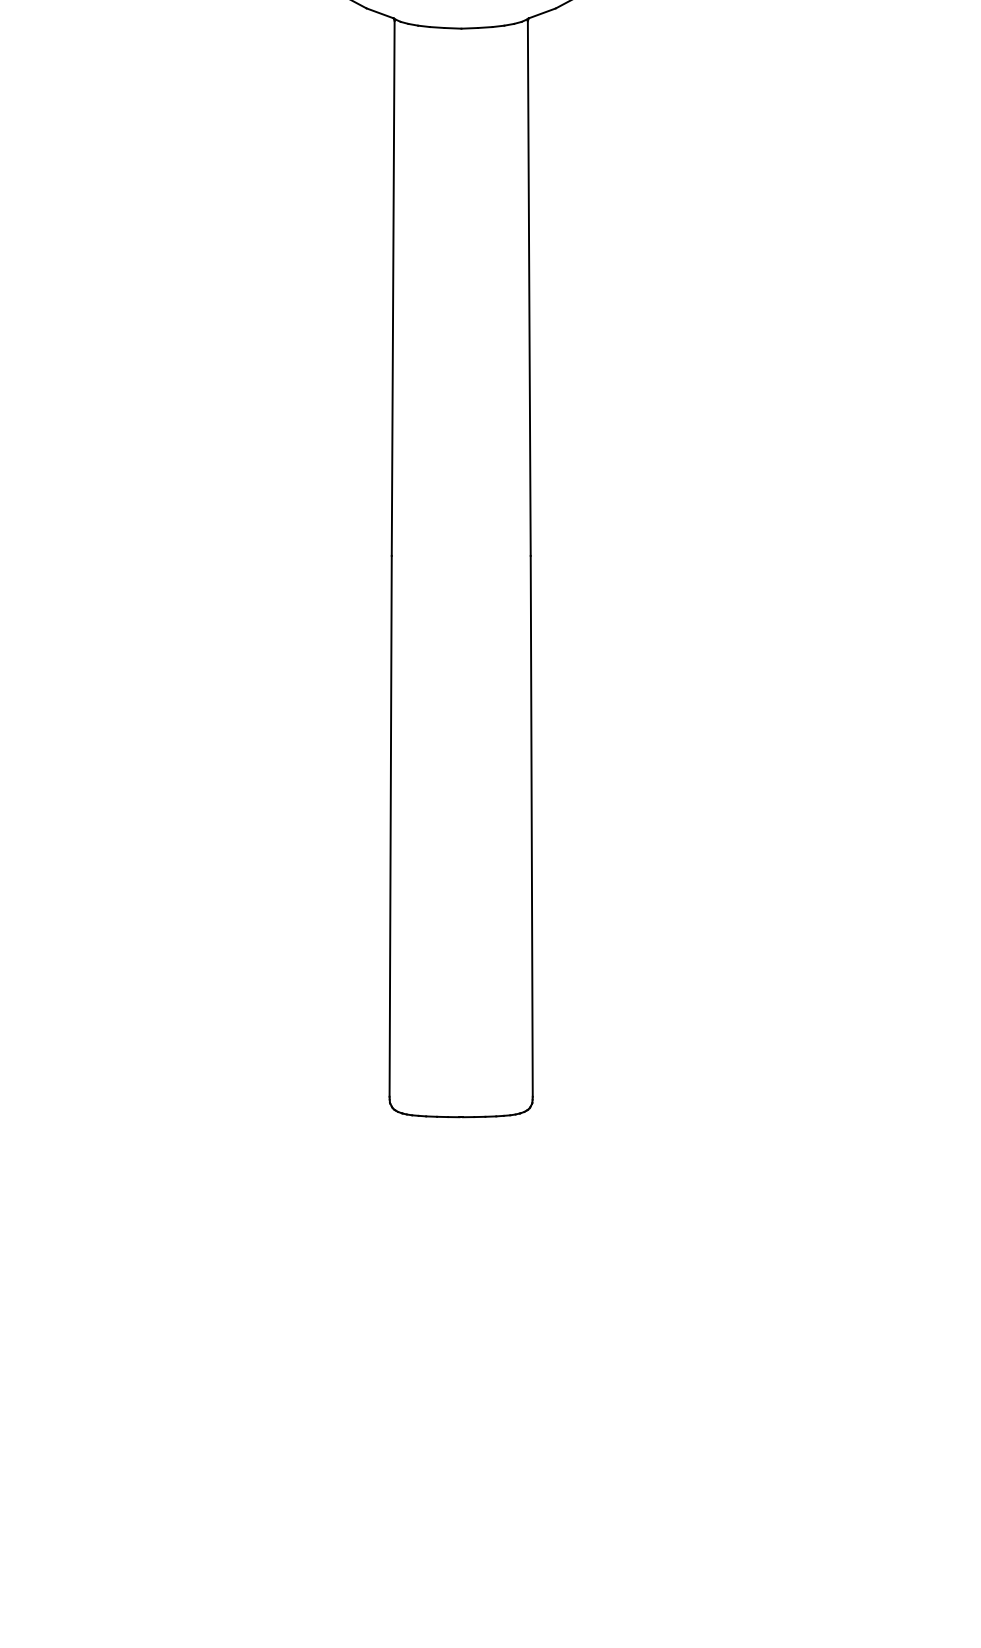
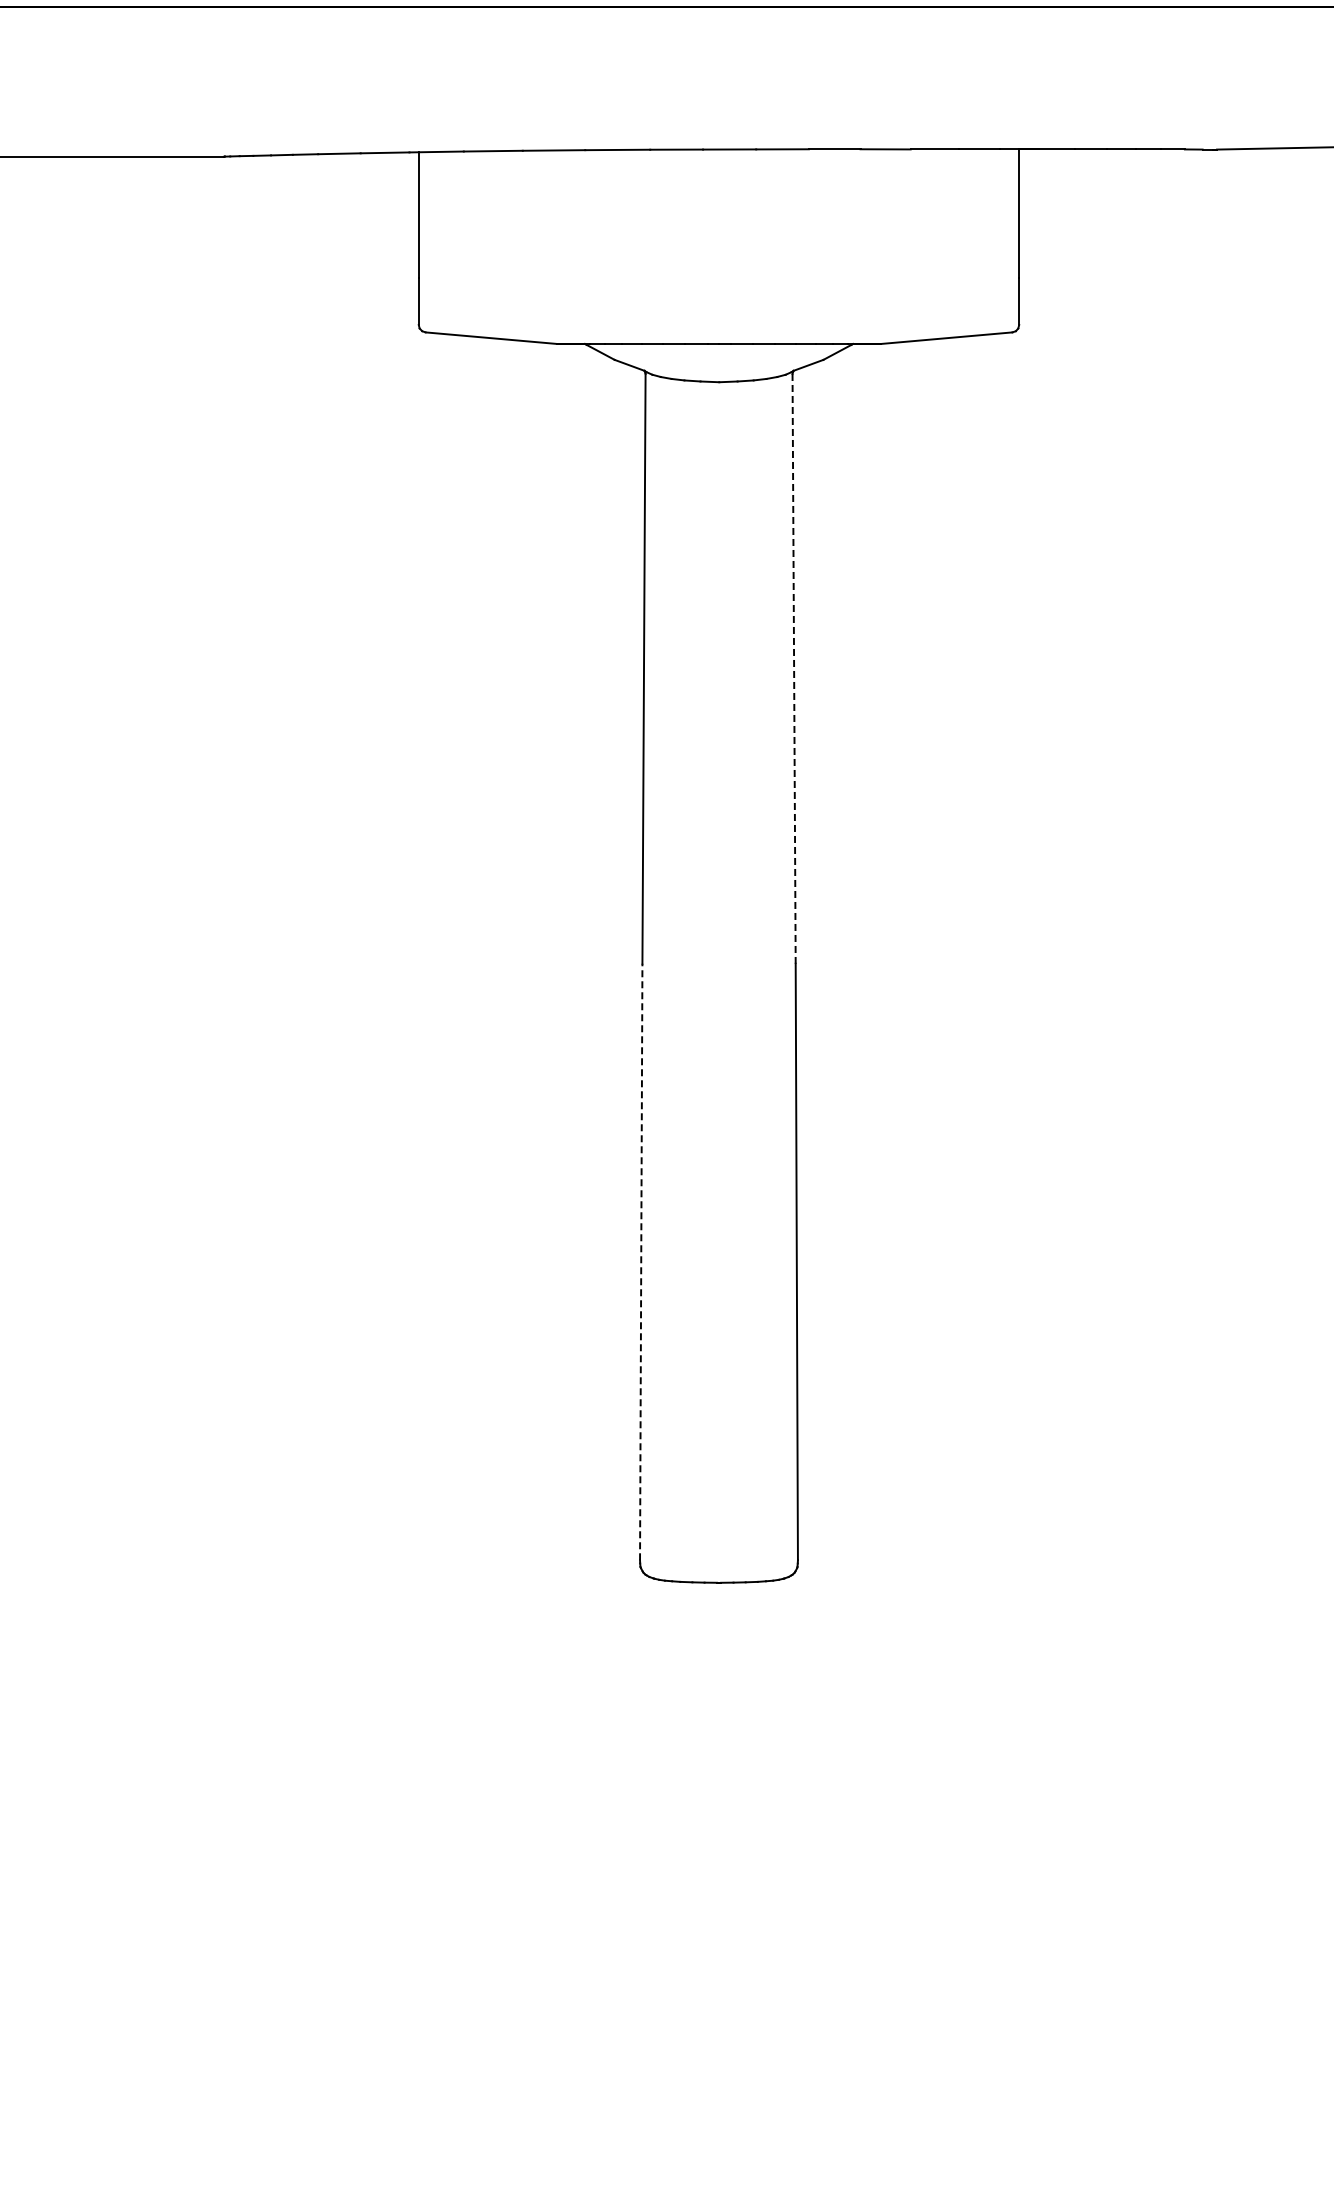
line: (529, 288) -> (794, 668), solid -> dashed
line: (390, 825) -> (641, 1261), solid -> dashed

